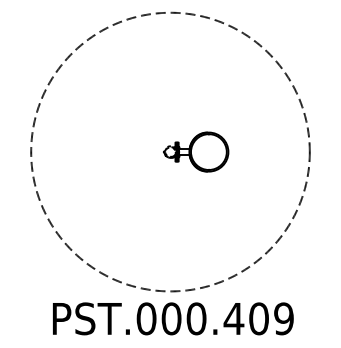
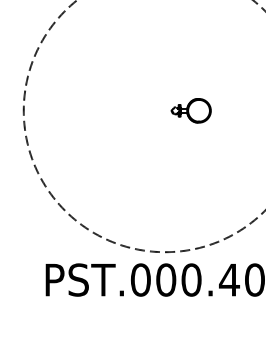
part: (196, 151) -> (191, 110), size x0.6

